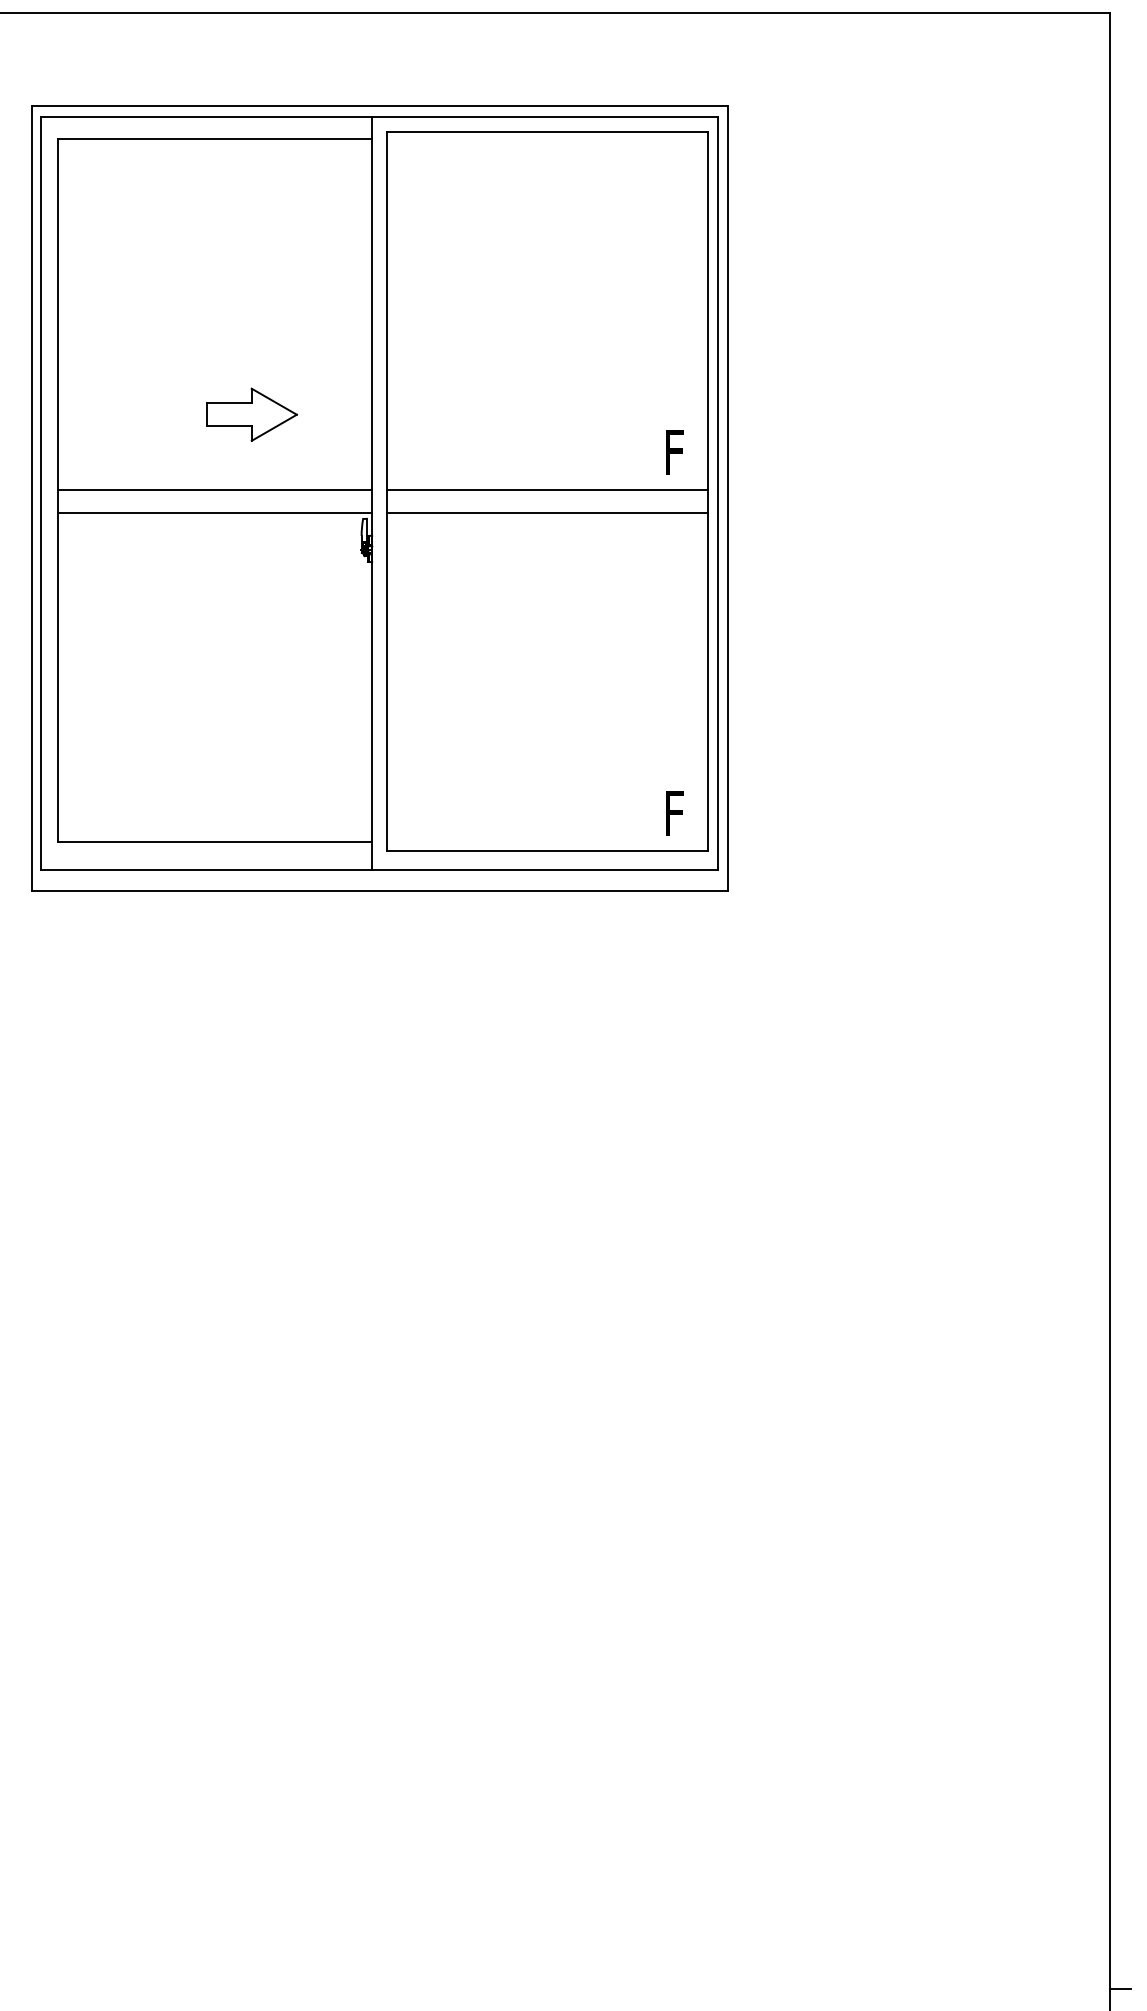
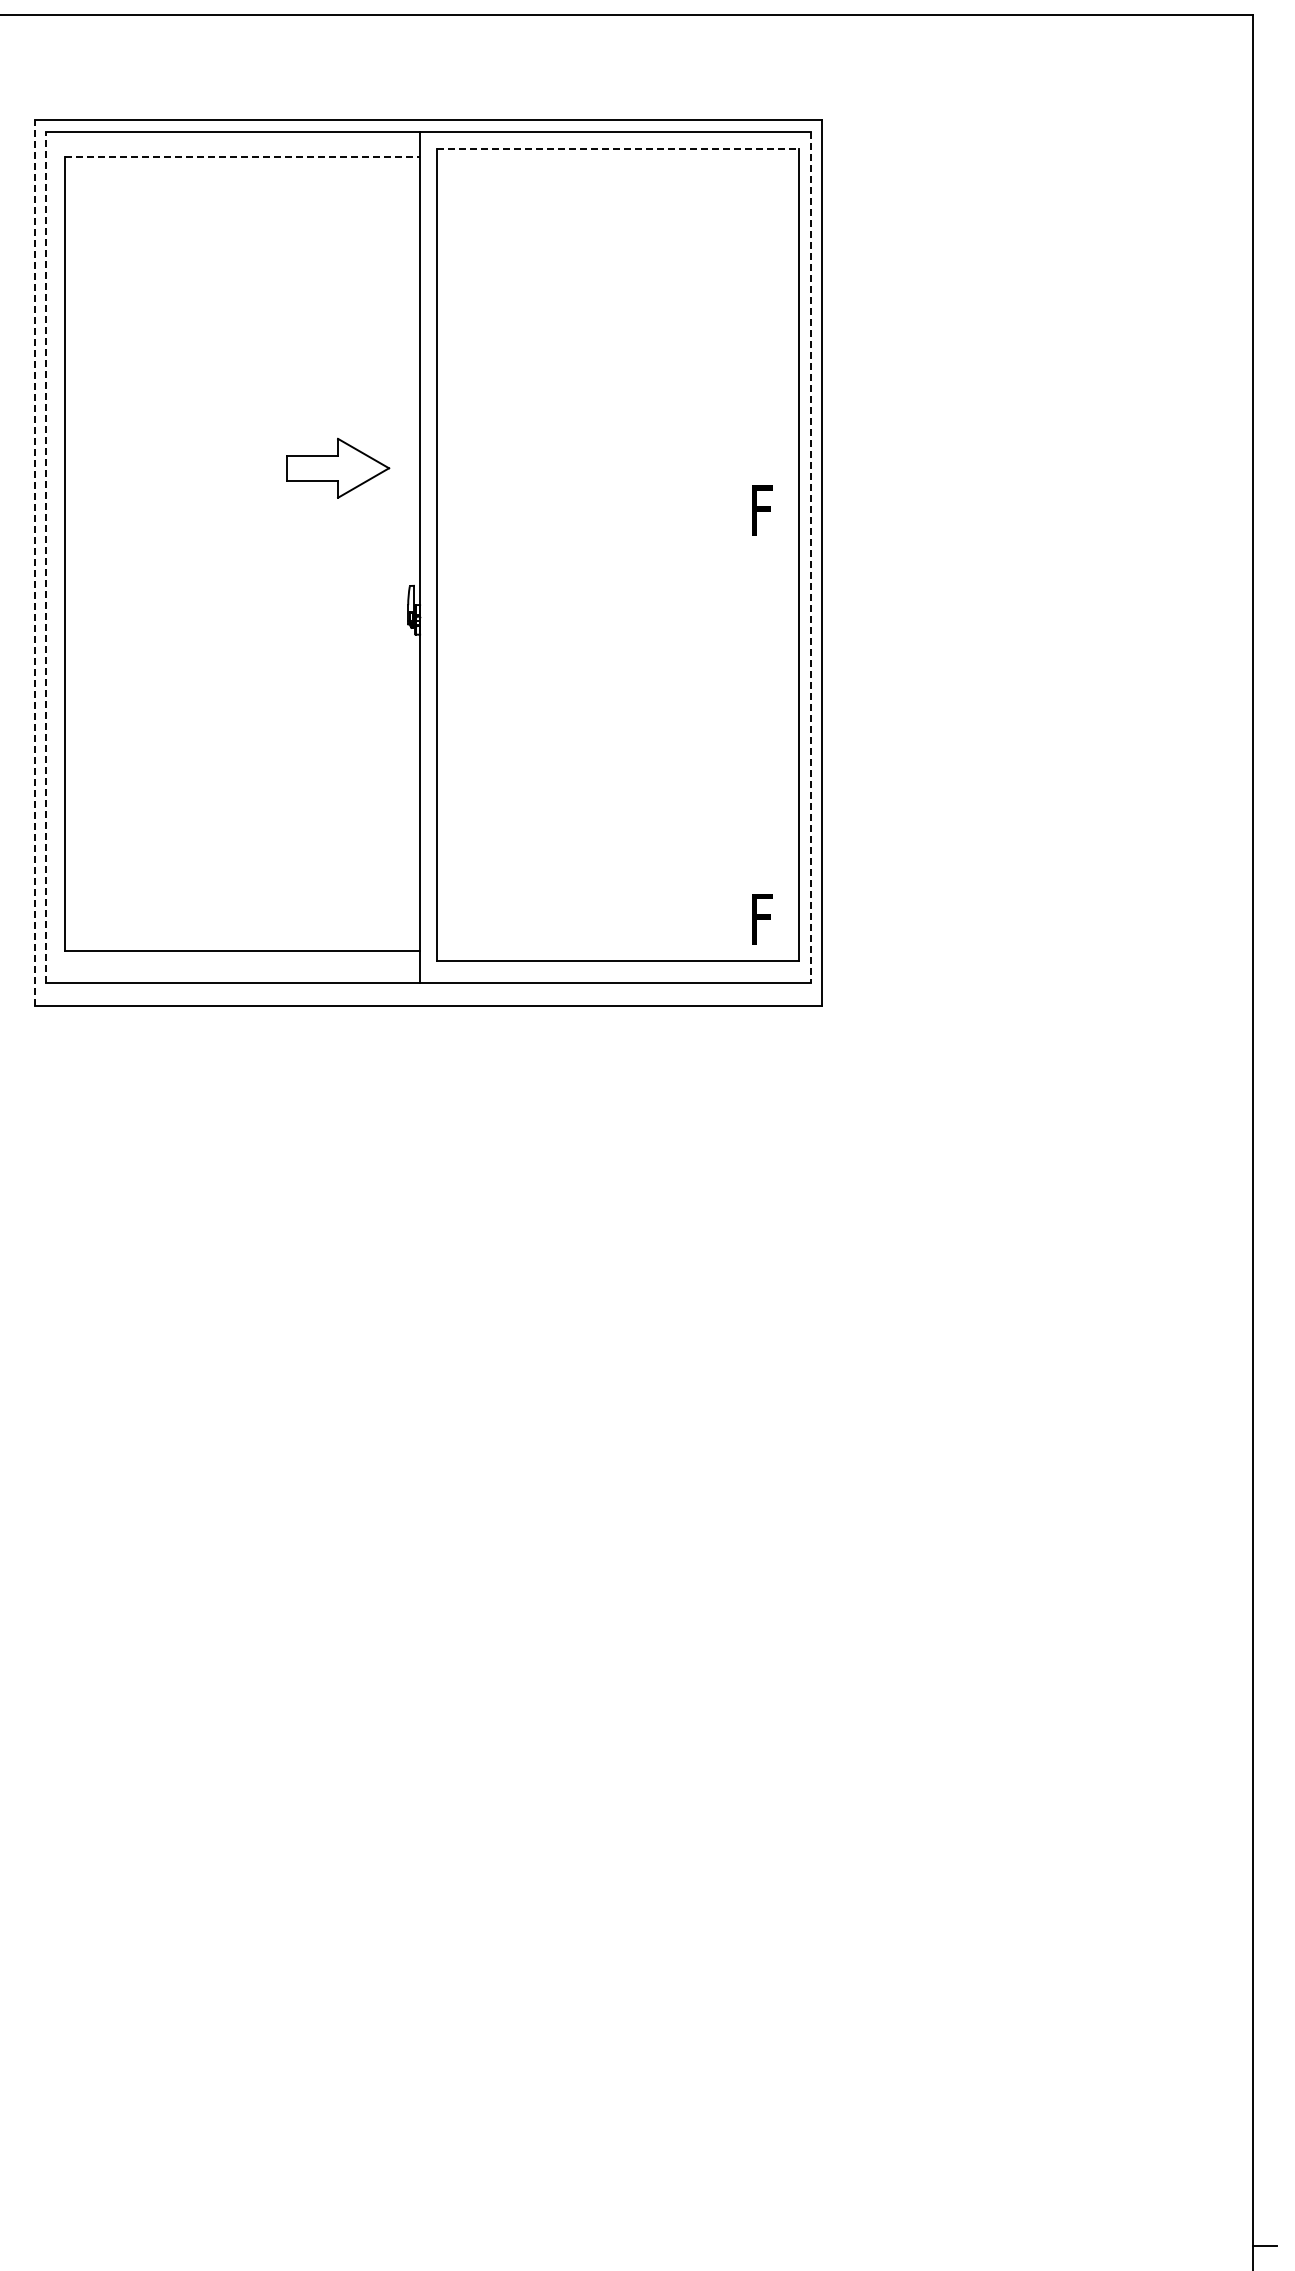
line: (547, 131) -> (618, 148), solid -> dashed
line: (215, 138) -> (243, 156), solid -> dashed
part: (252, 414) -> (338, 467), moved
line: (214, 490) -> (242, 553), removed
line: (547, 490) -> (618, 553), removed
line: (41, 493) -> (46, 557), solid -> dashed
line: (718, 494) -> (811, 558), solid -> dashed
line: (31, 498) -> (35, 562), solid -> dashed
line: (214, 512) -> (242, 578), removed
line: (547, 512) -> (618, 578), removed

